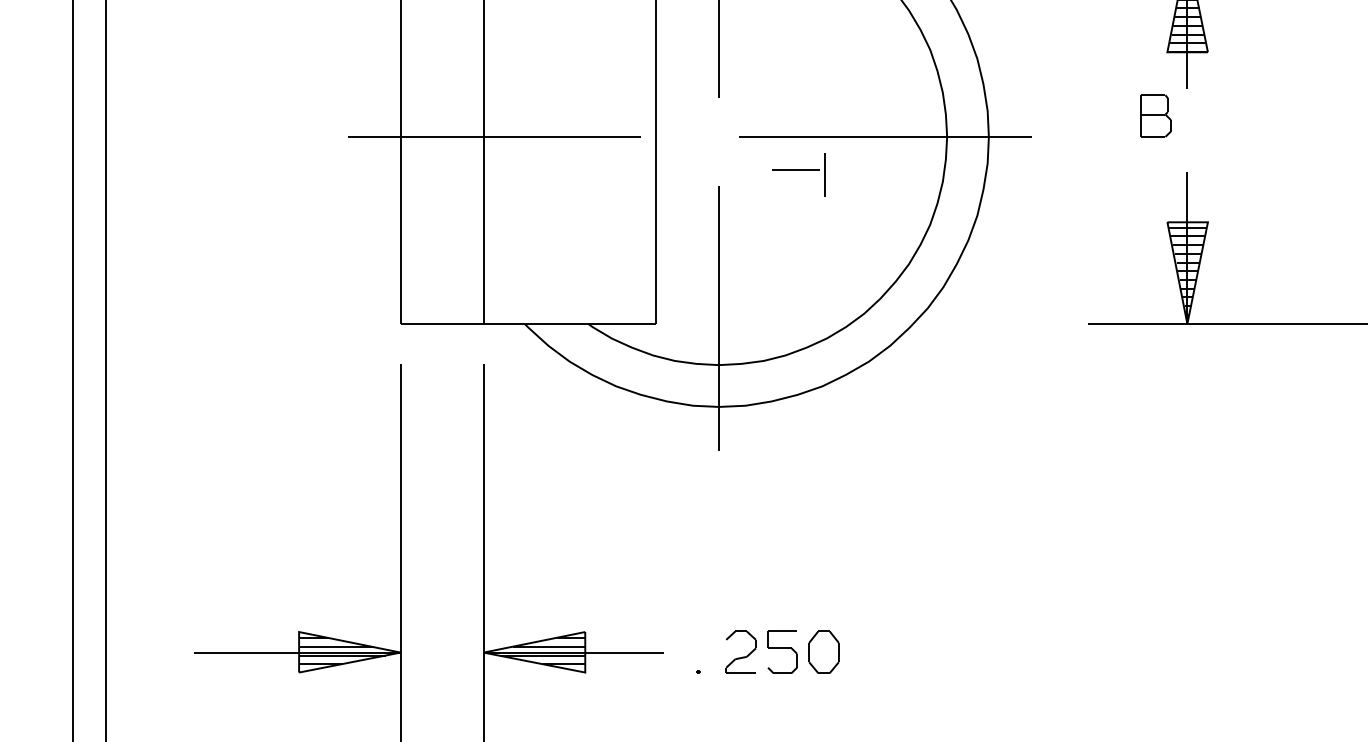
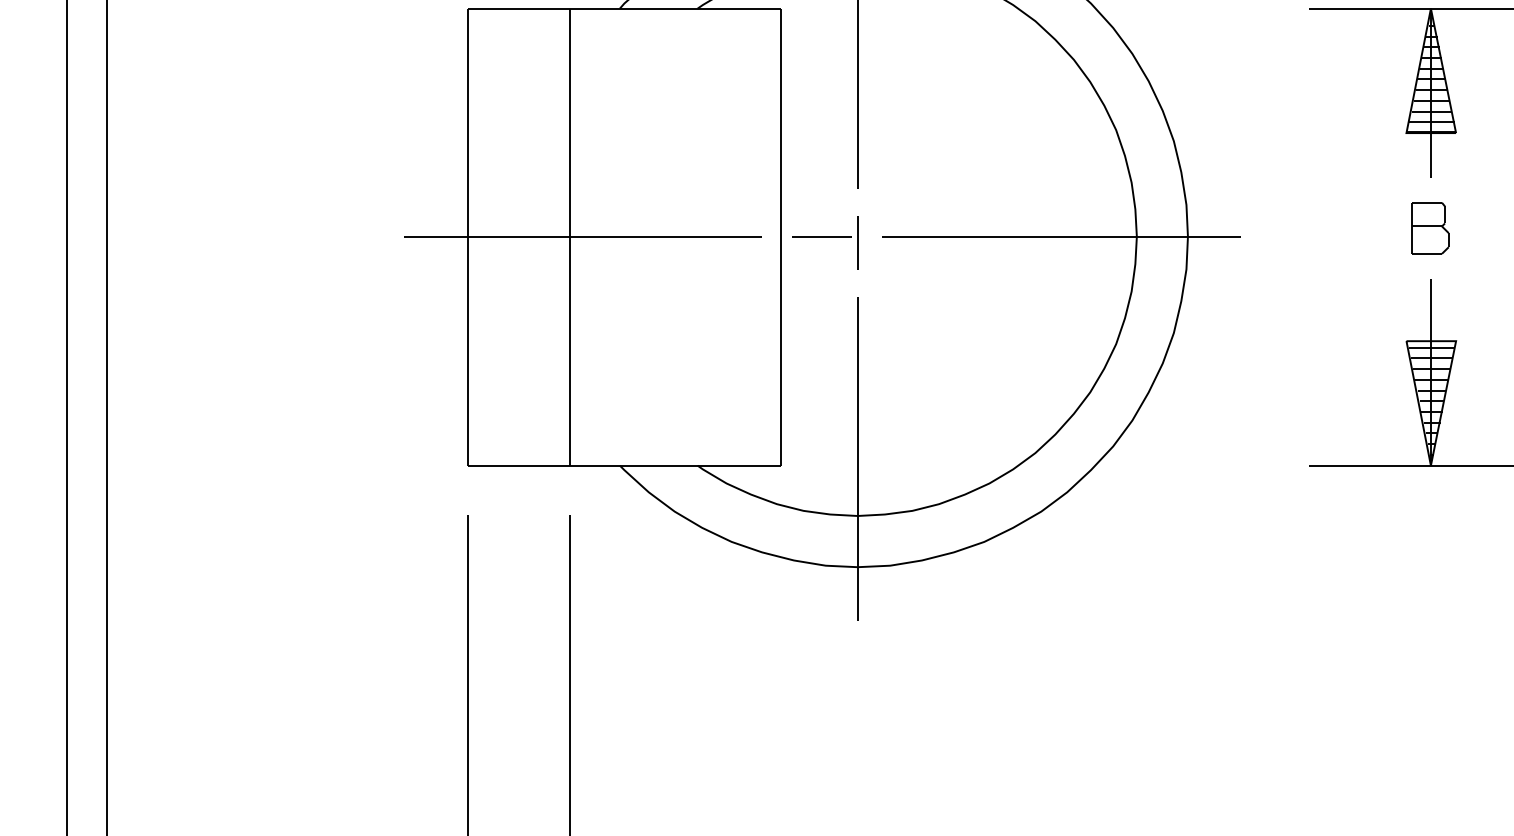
part: (1155, 115) -> (1429, 227), moved
part: (798, 174) -> (825, 242), moved

